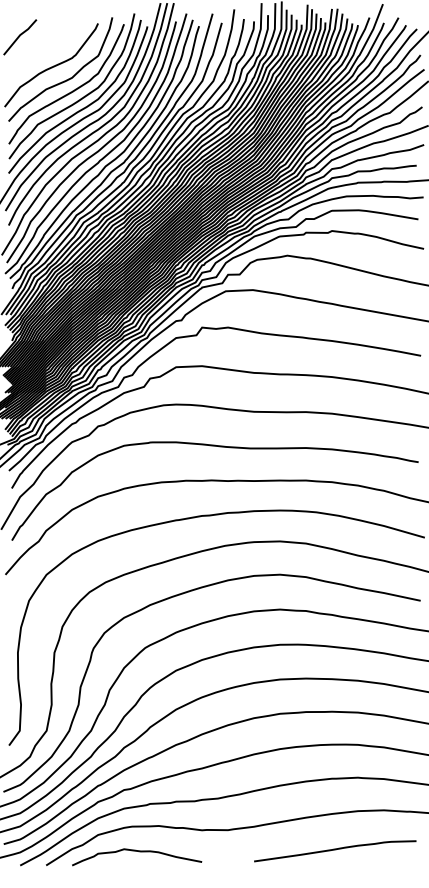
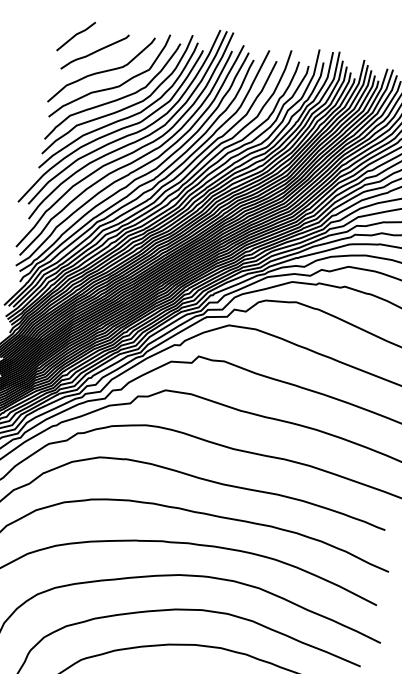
curve: (41, 48) -> (94, 51), added

